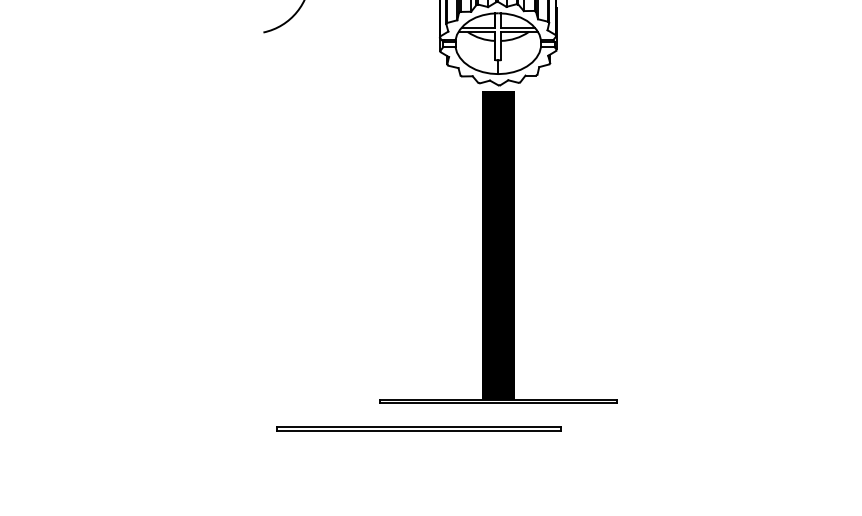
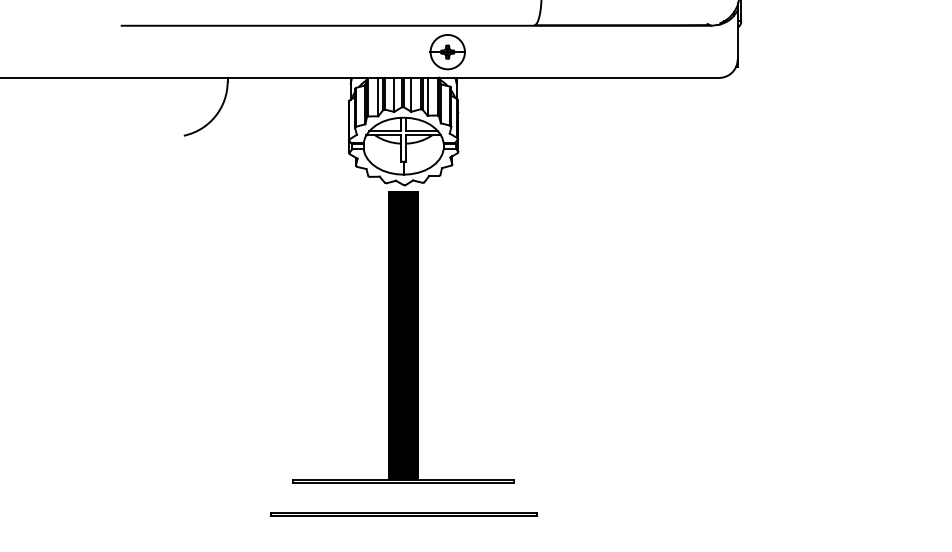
line: (419, 427) -> (403, 513), moved

